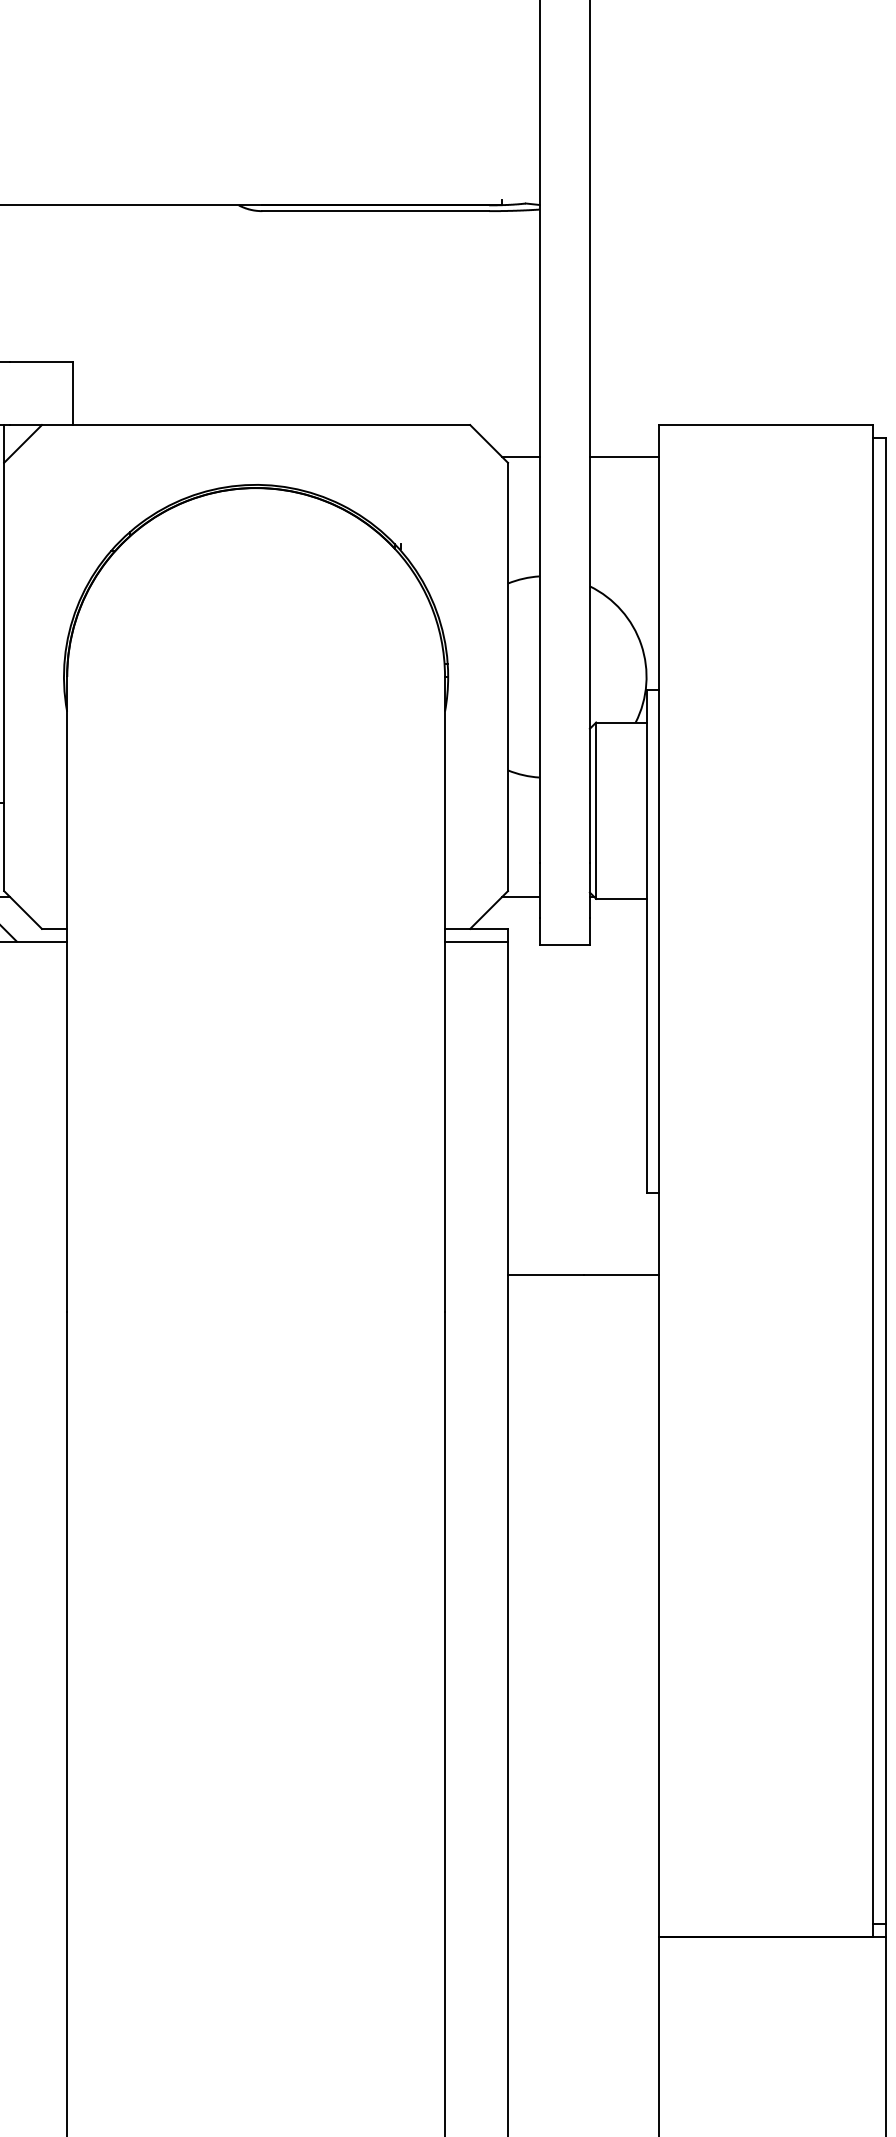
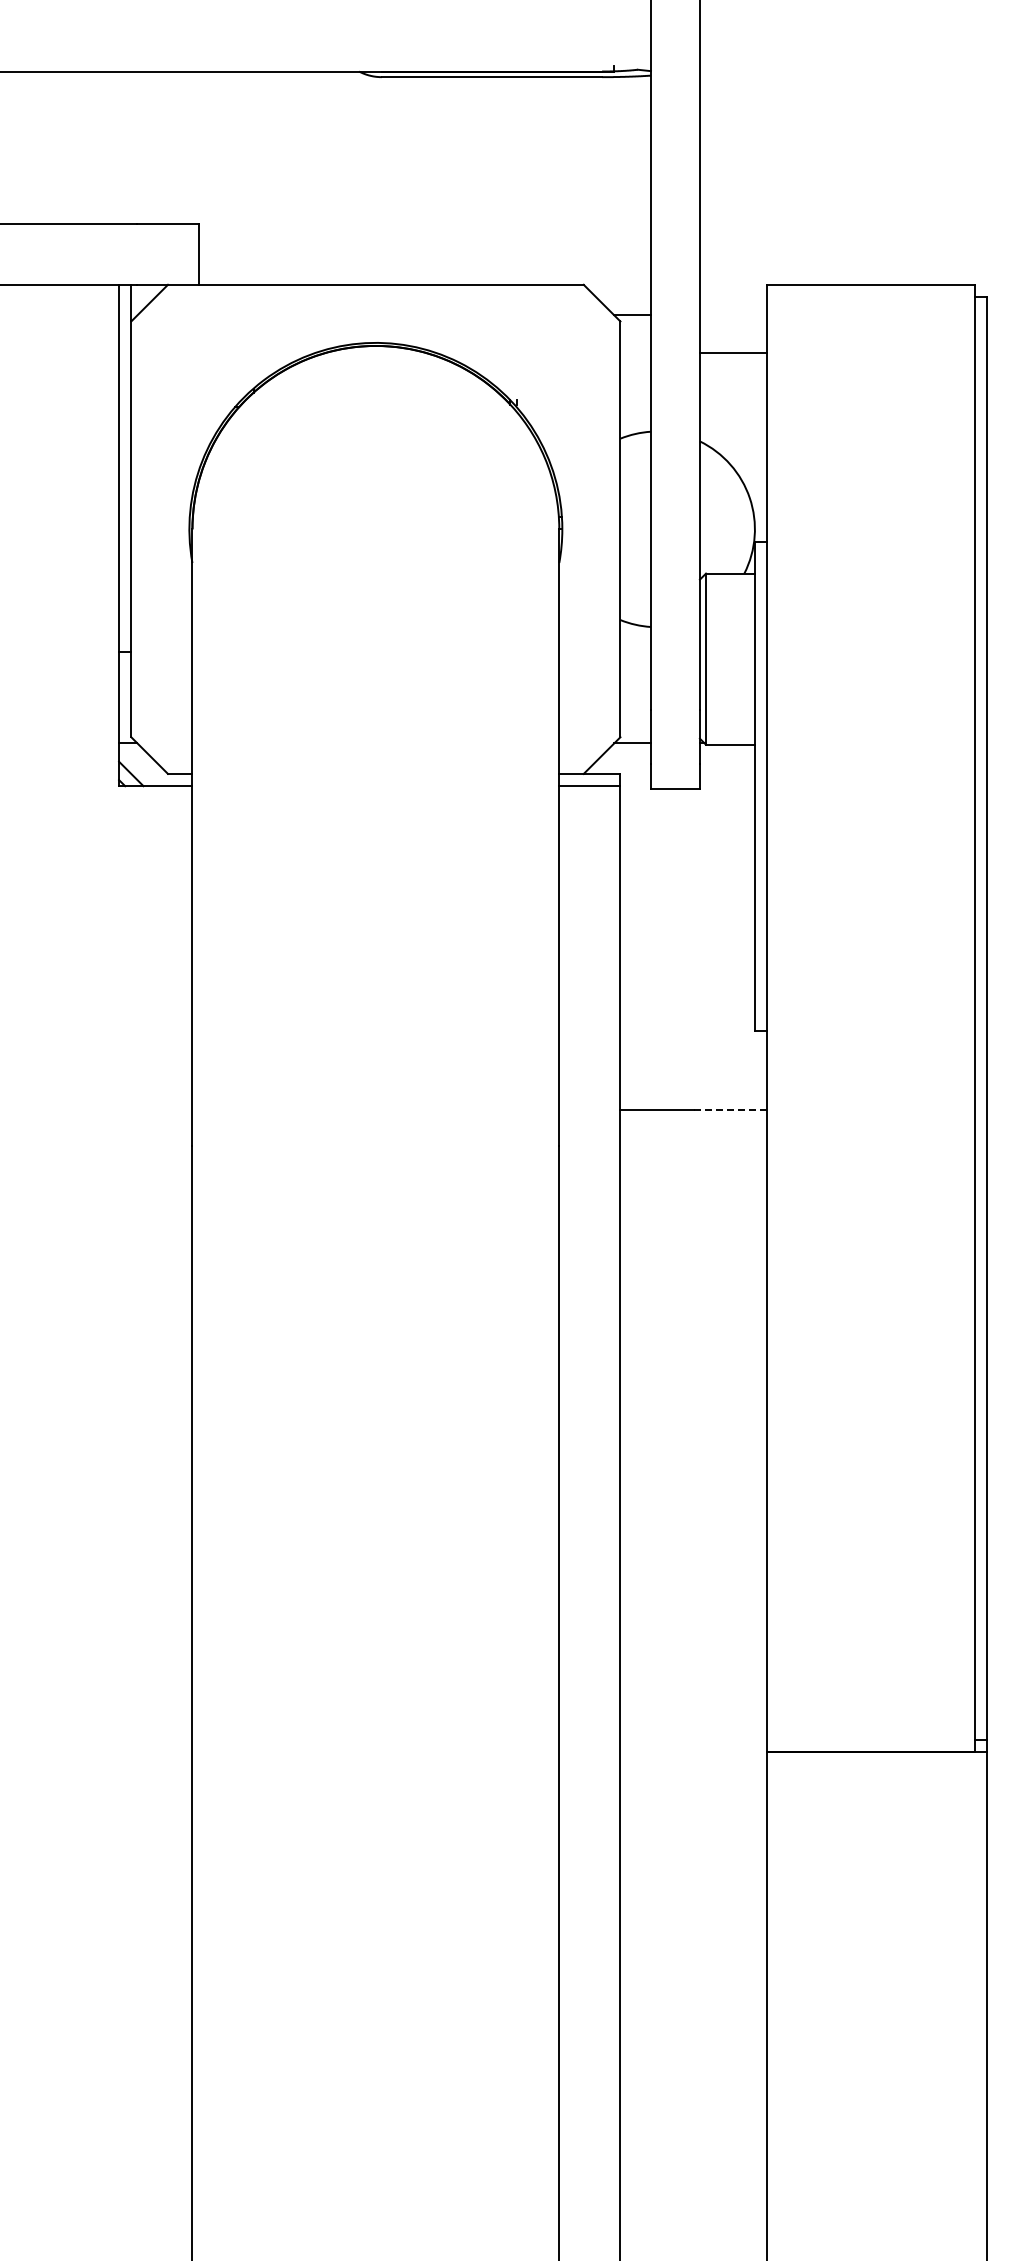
line: (624, 456) -> (733, 353), moved
line: (621, 1275) -> (730, 1110), solid -> dashed

